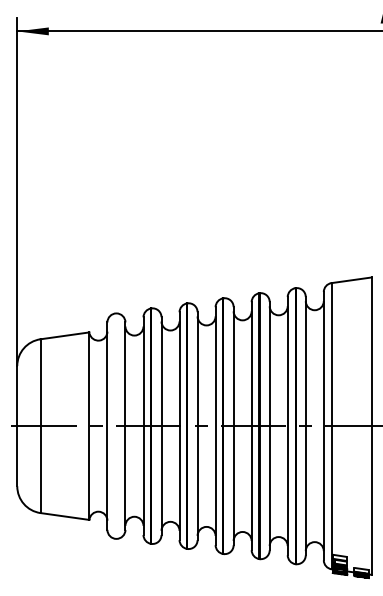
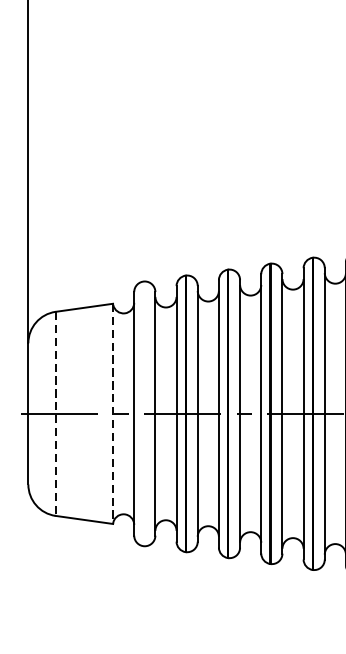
line: (40, 426) -> (55, 414), solid -> dashed
line: (89, 426) -> (113, 414), solid -> dashed

